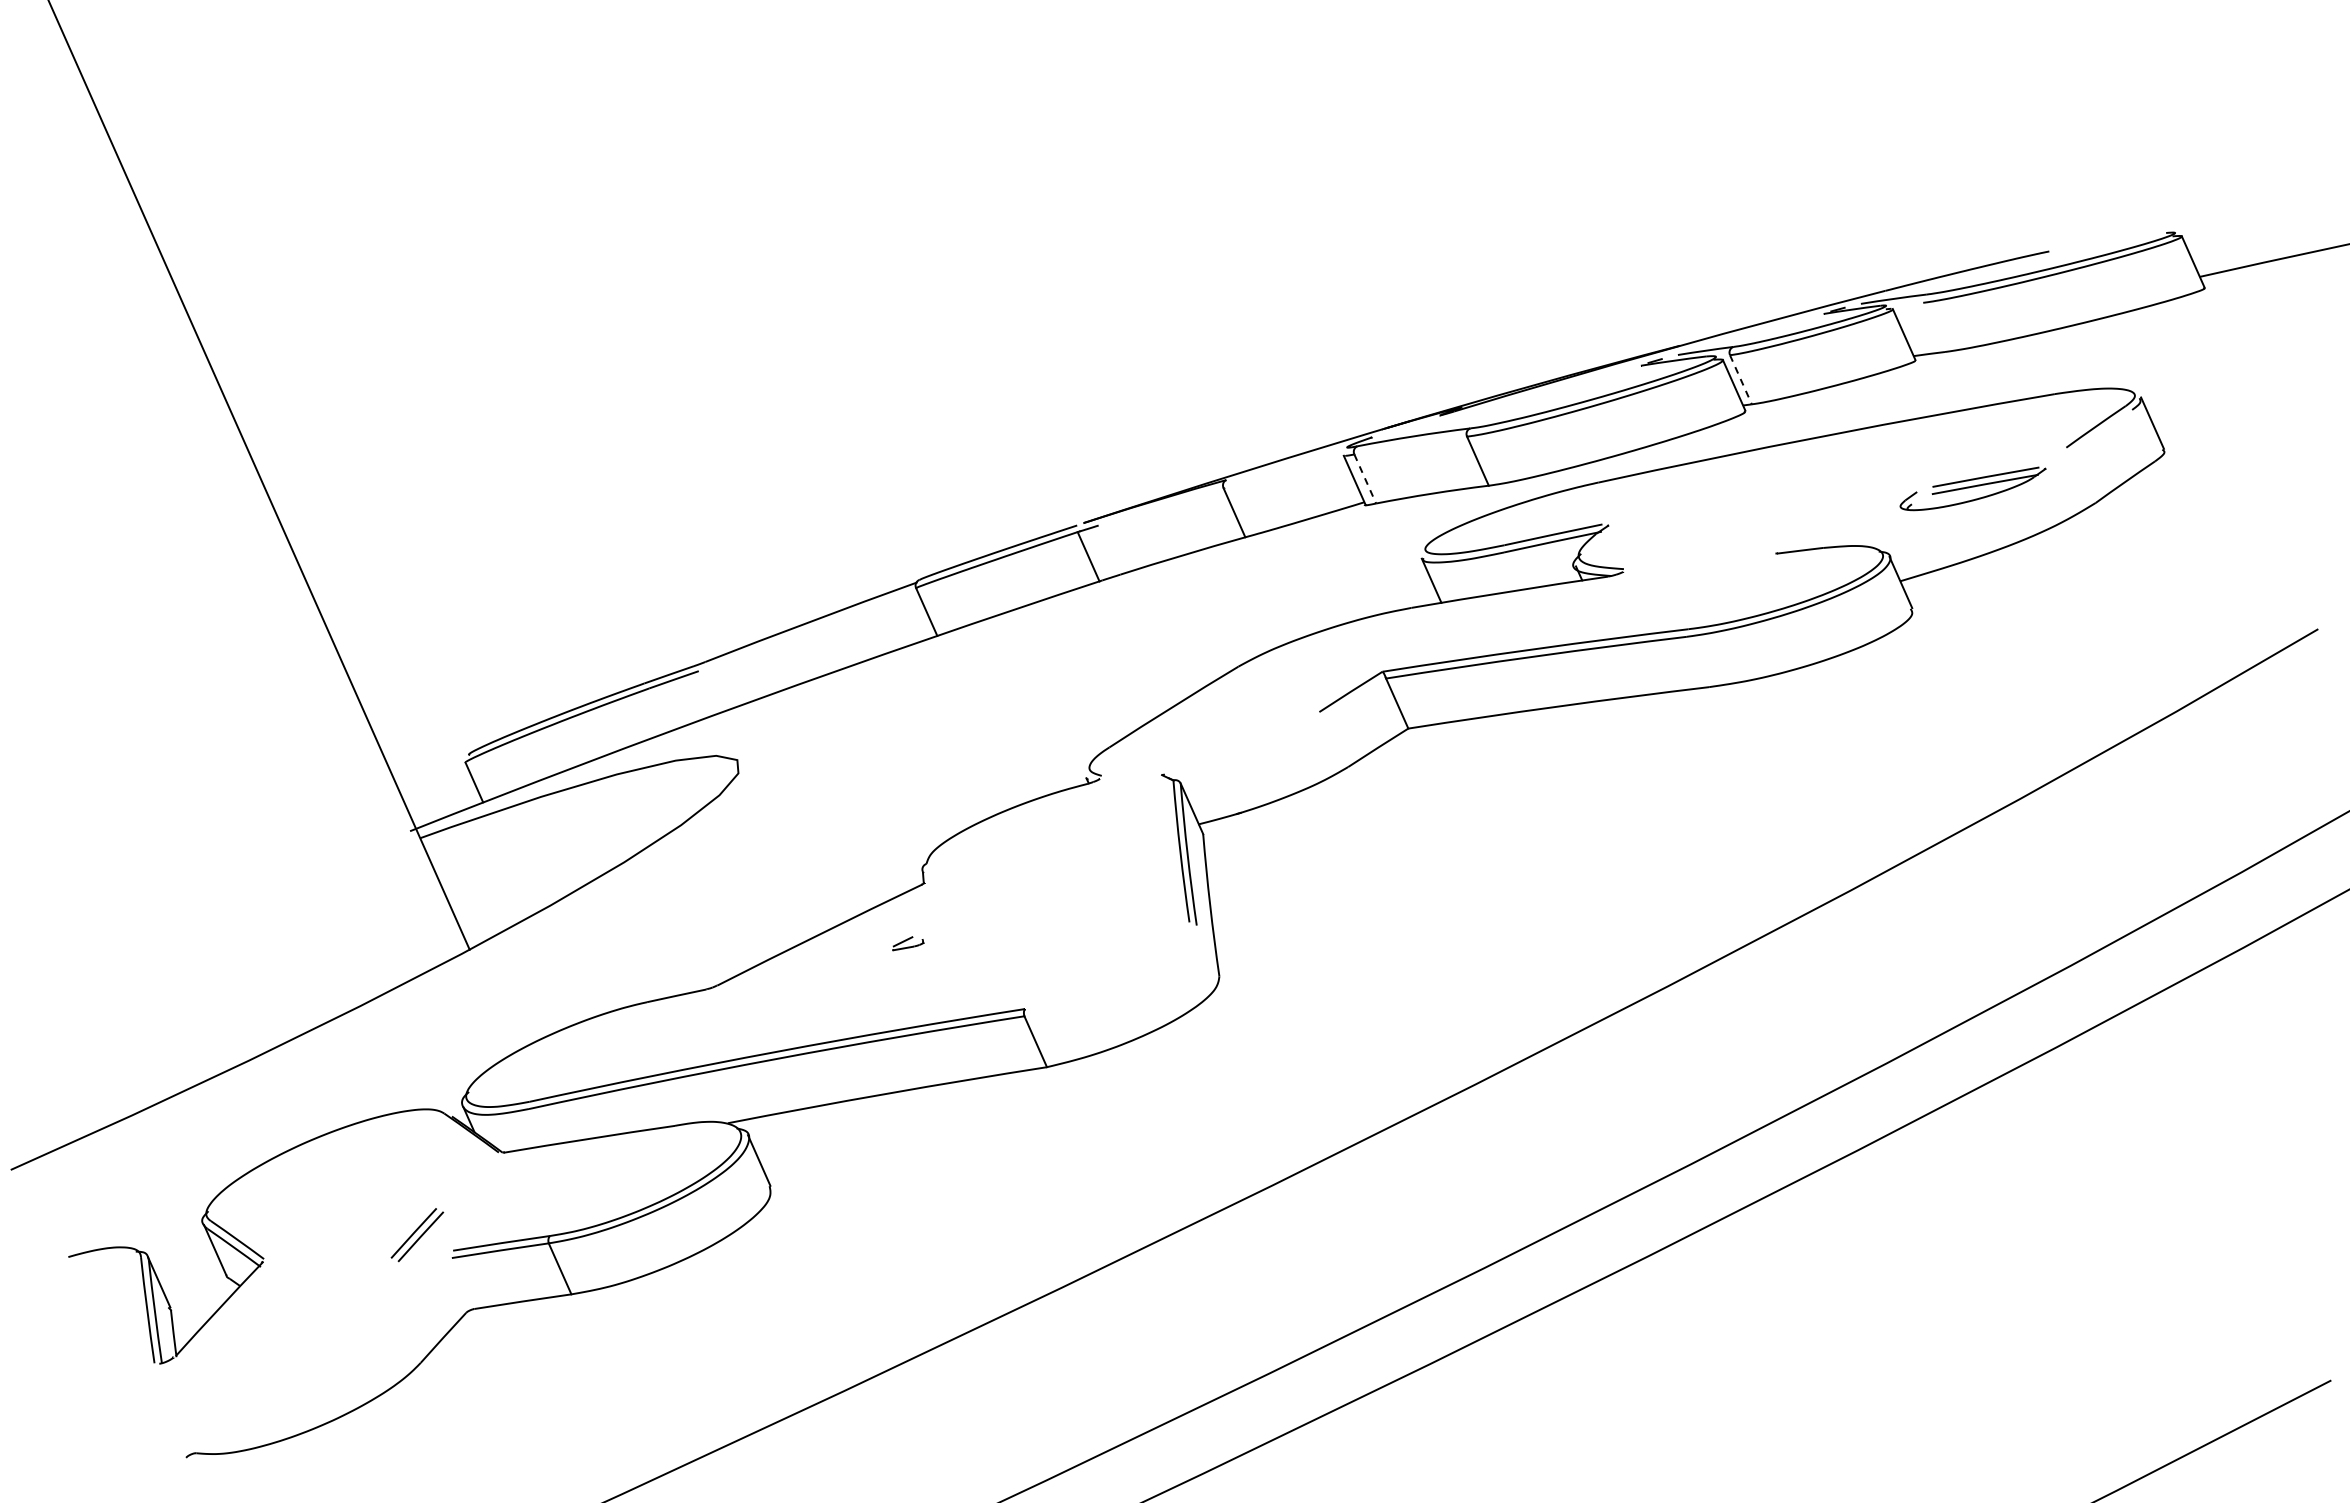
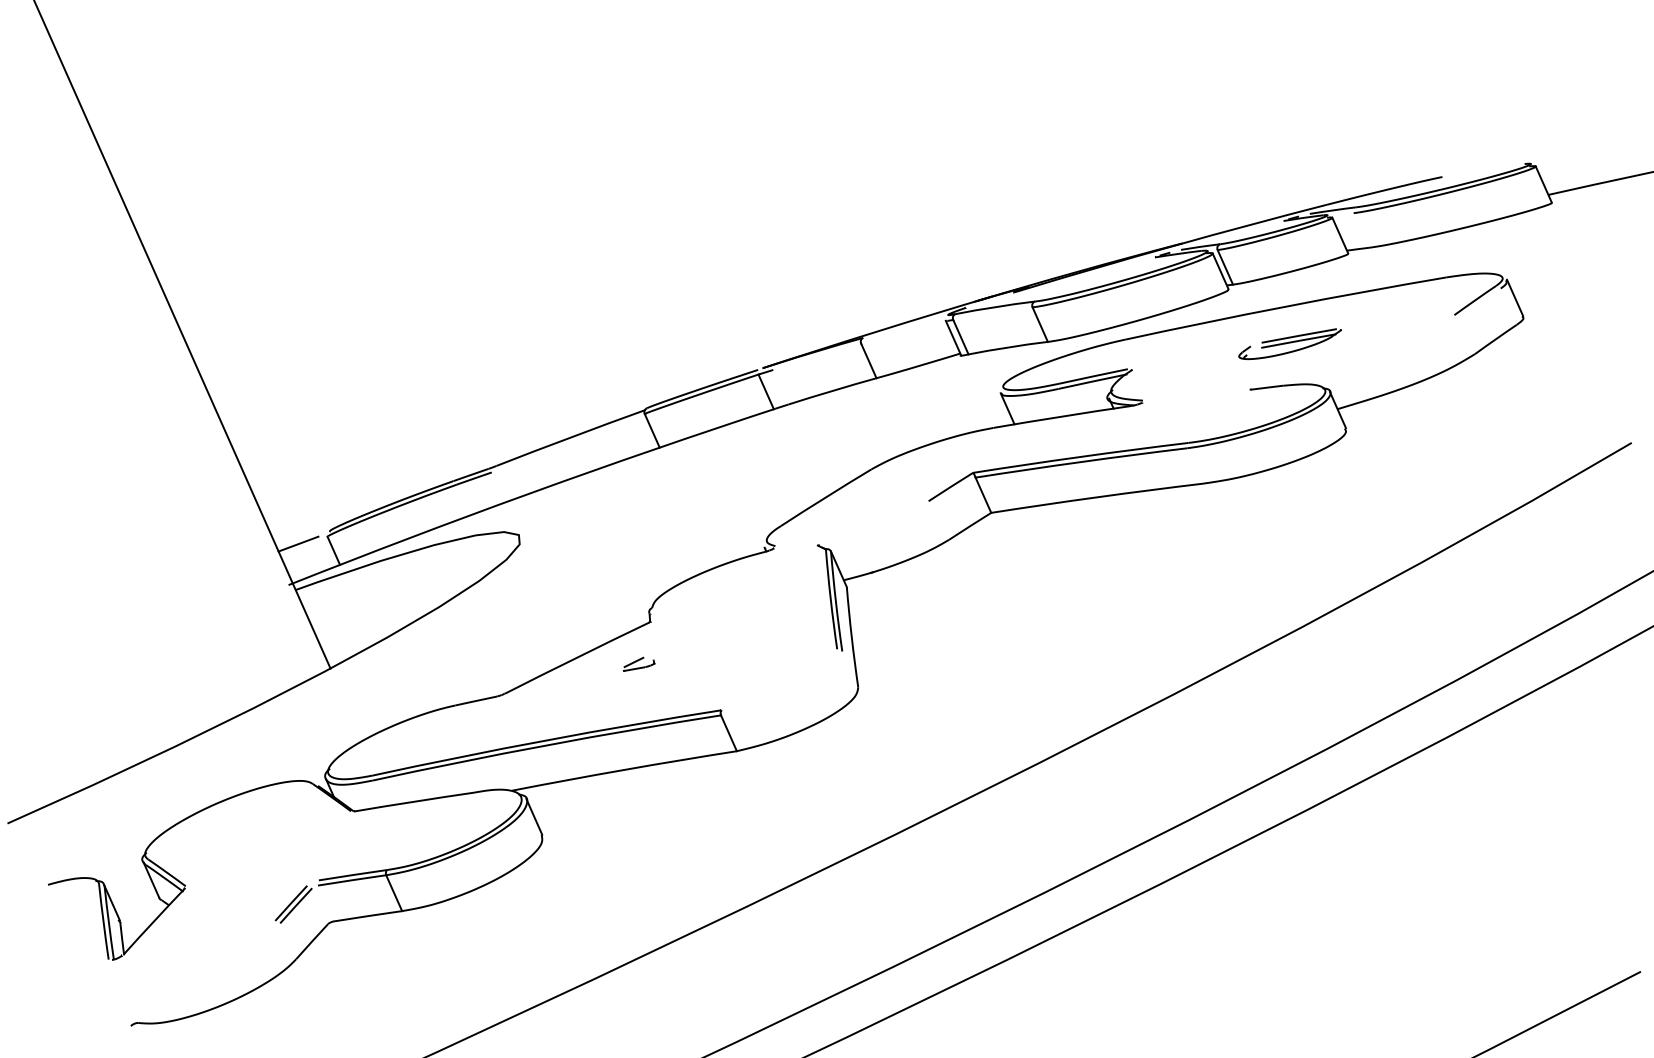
line: (1740, 379) -> (1225, 267), dashed -> solid
line: (1365, 479) -> (961, 337), dashed -> solid
part: (1972, 488) -> (1289, 343), moved
line: (423, 772) -> (298, 543), added
part: (908, 943) -> (639, 664), size x1.43
part: (417, 1235) -> (293, 904), moved

